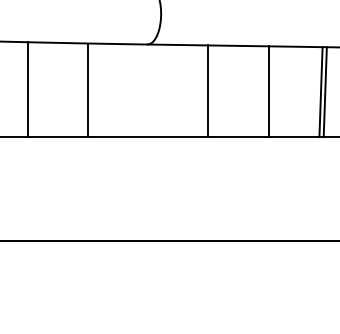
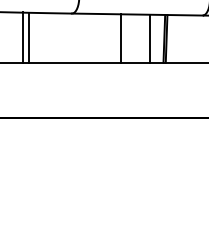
line: (28, 89) -> (23, 37), moved
line: (88, 89) -> (29, 37), moved
line: (208, 91) -> (121, 38), moved
line: (268, 91) -> (150, 38), moved

